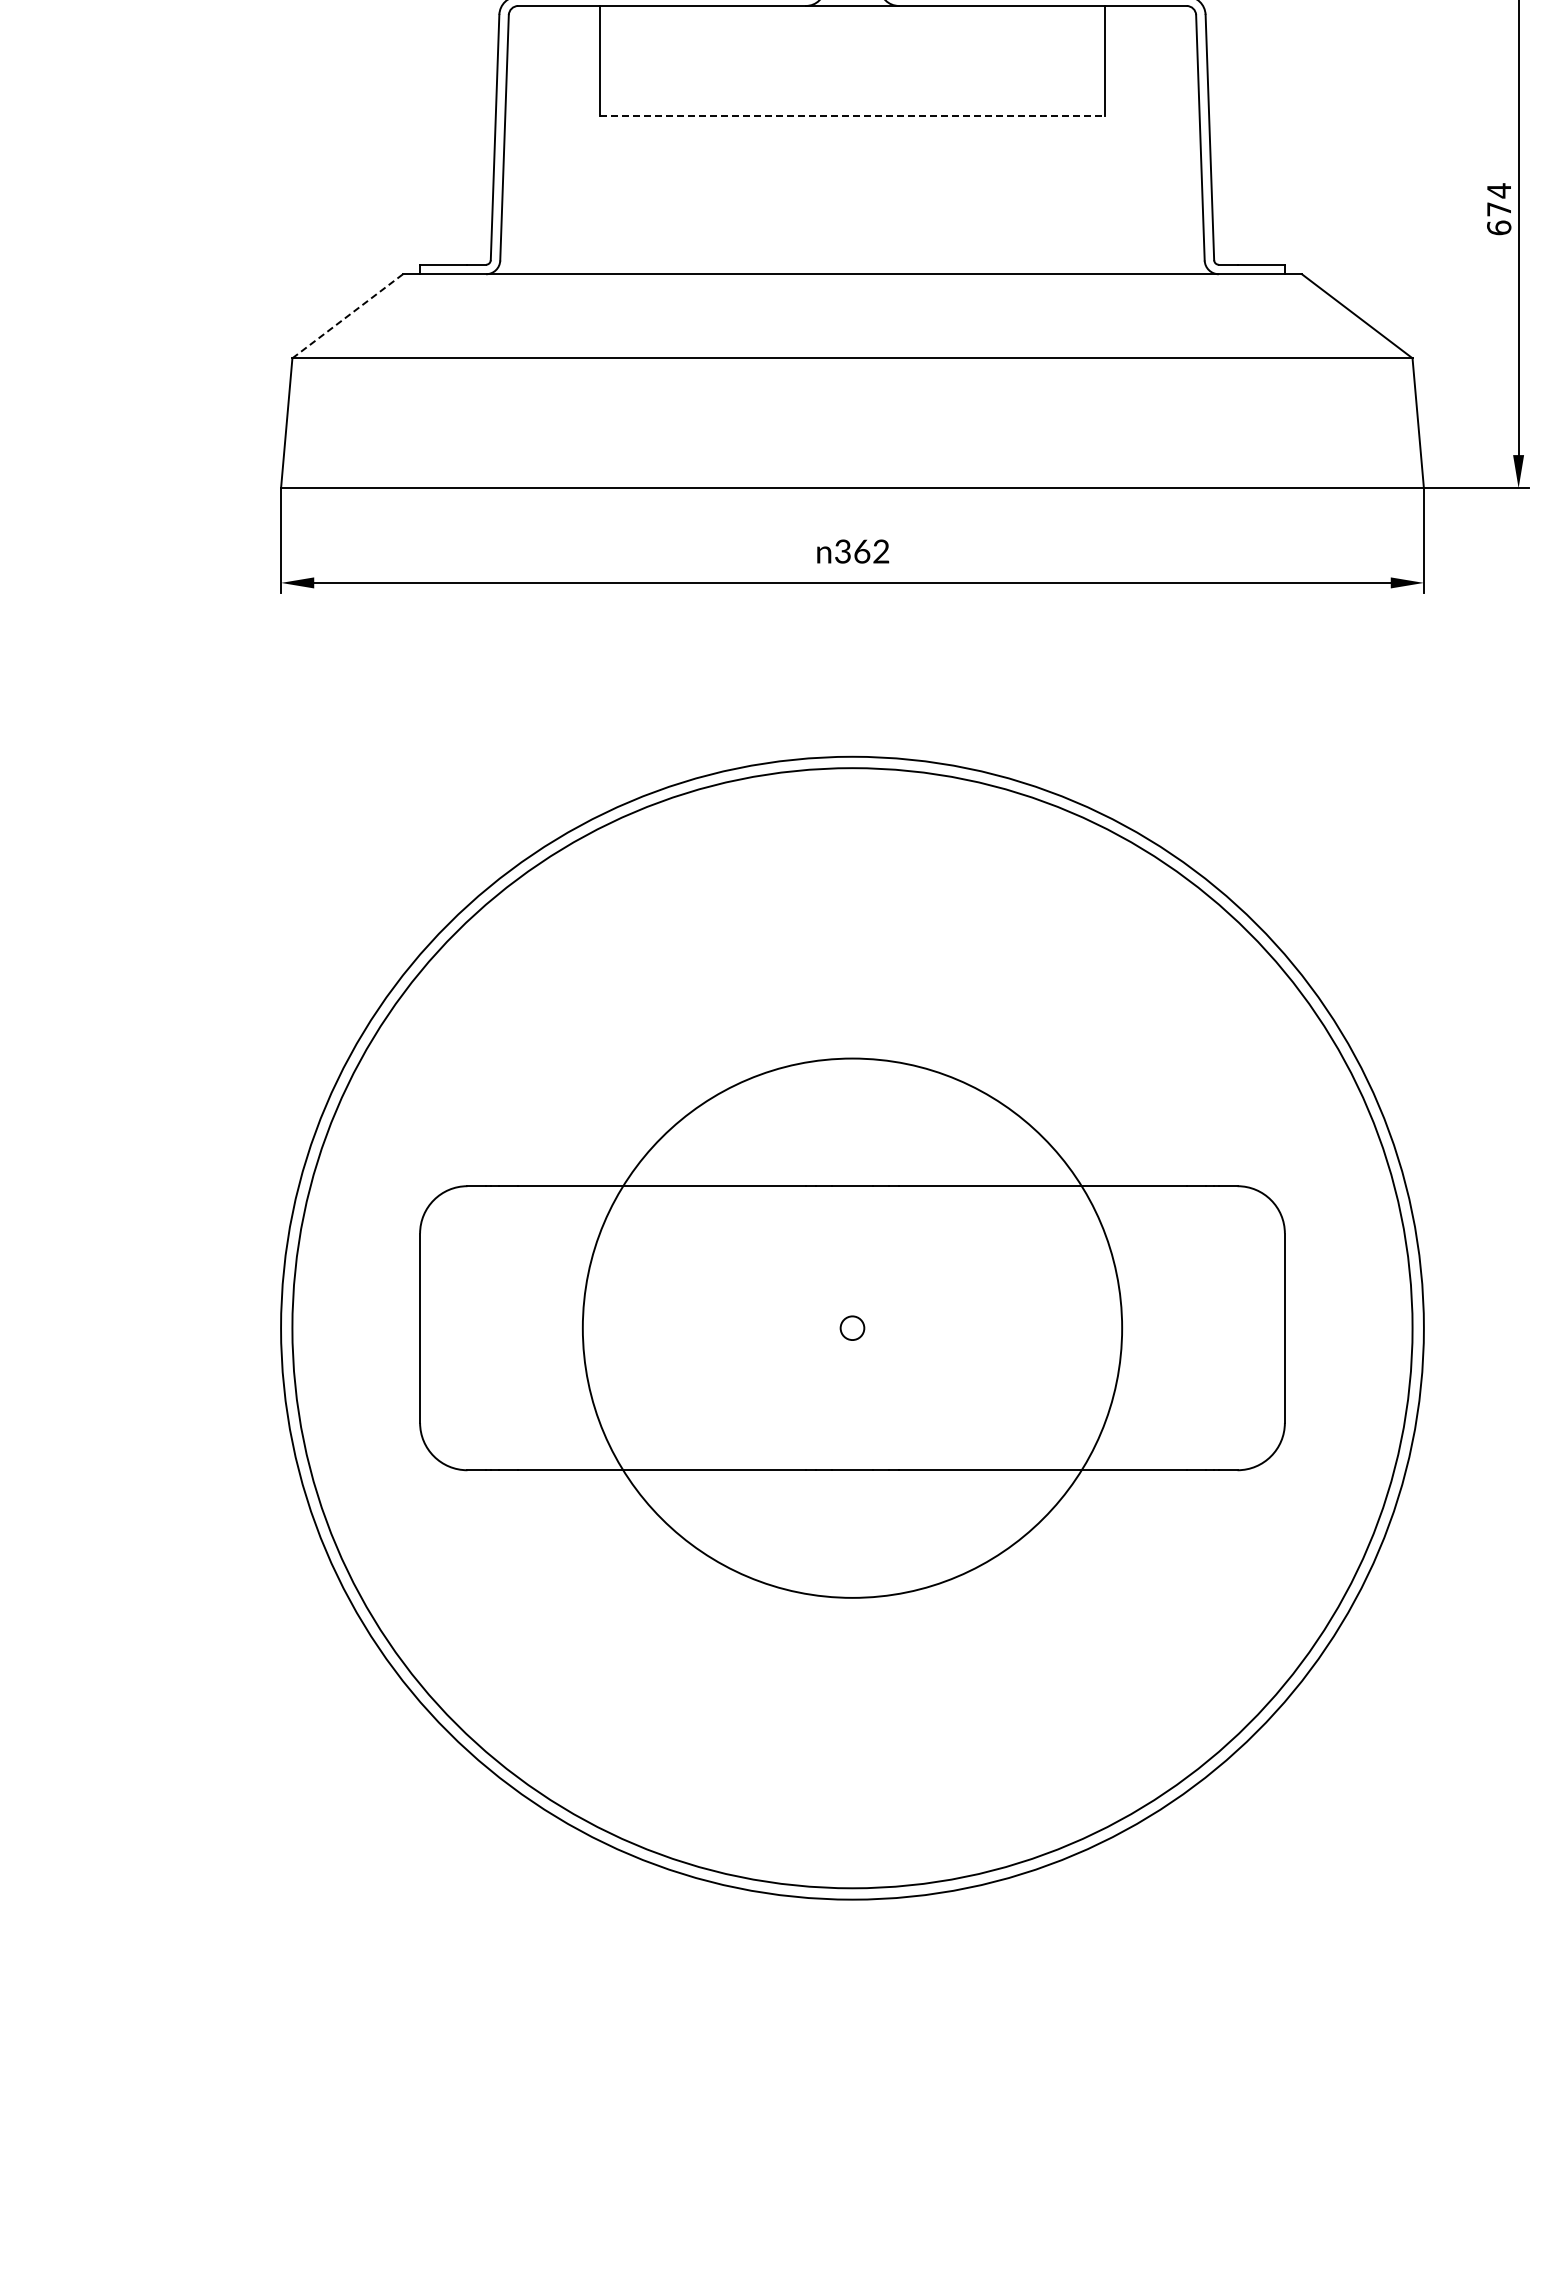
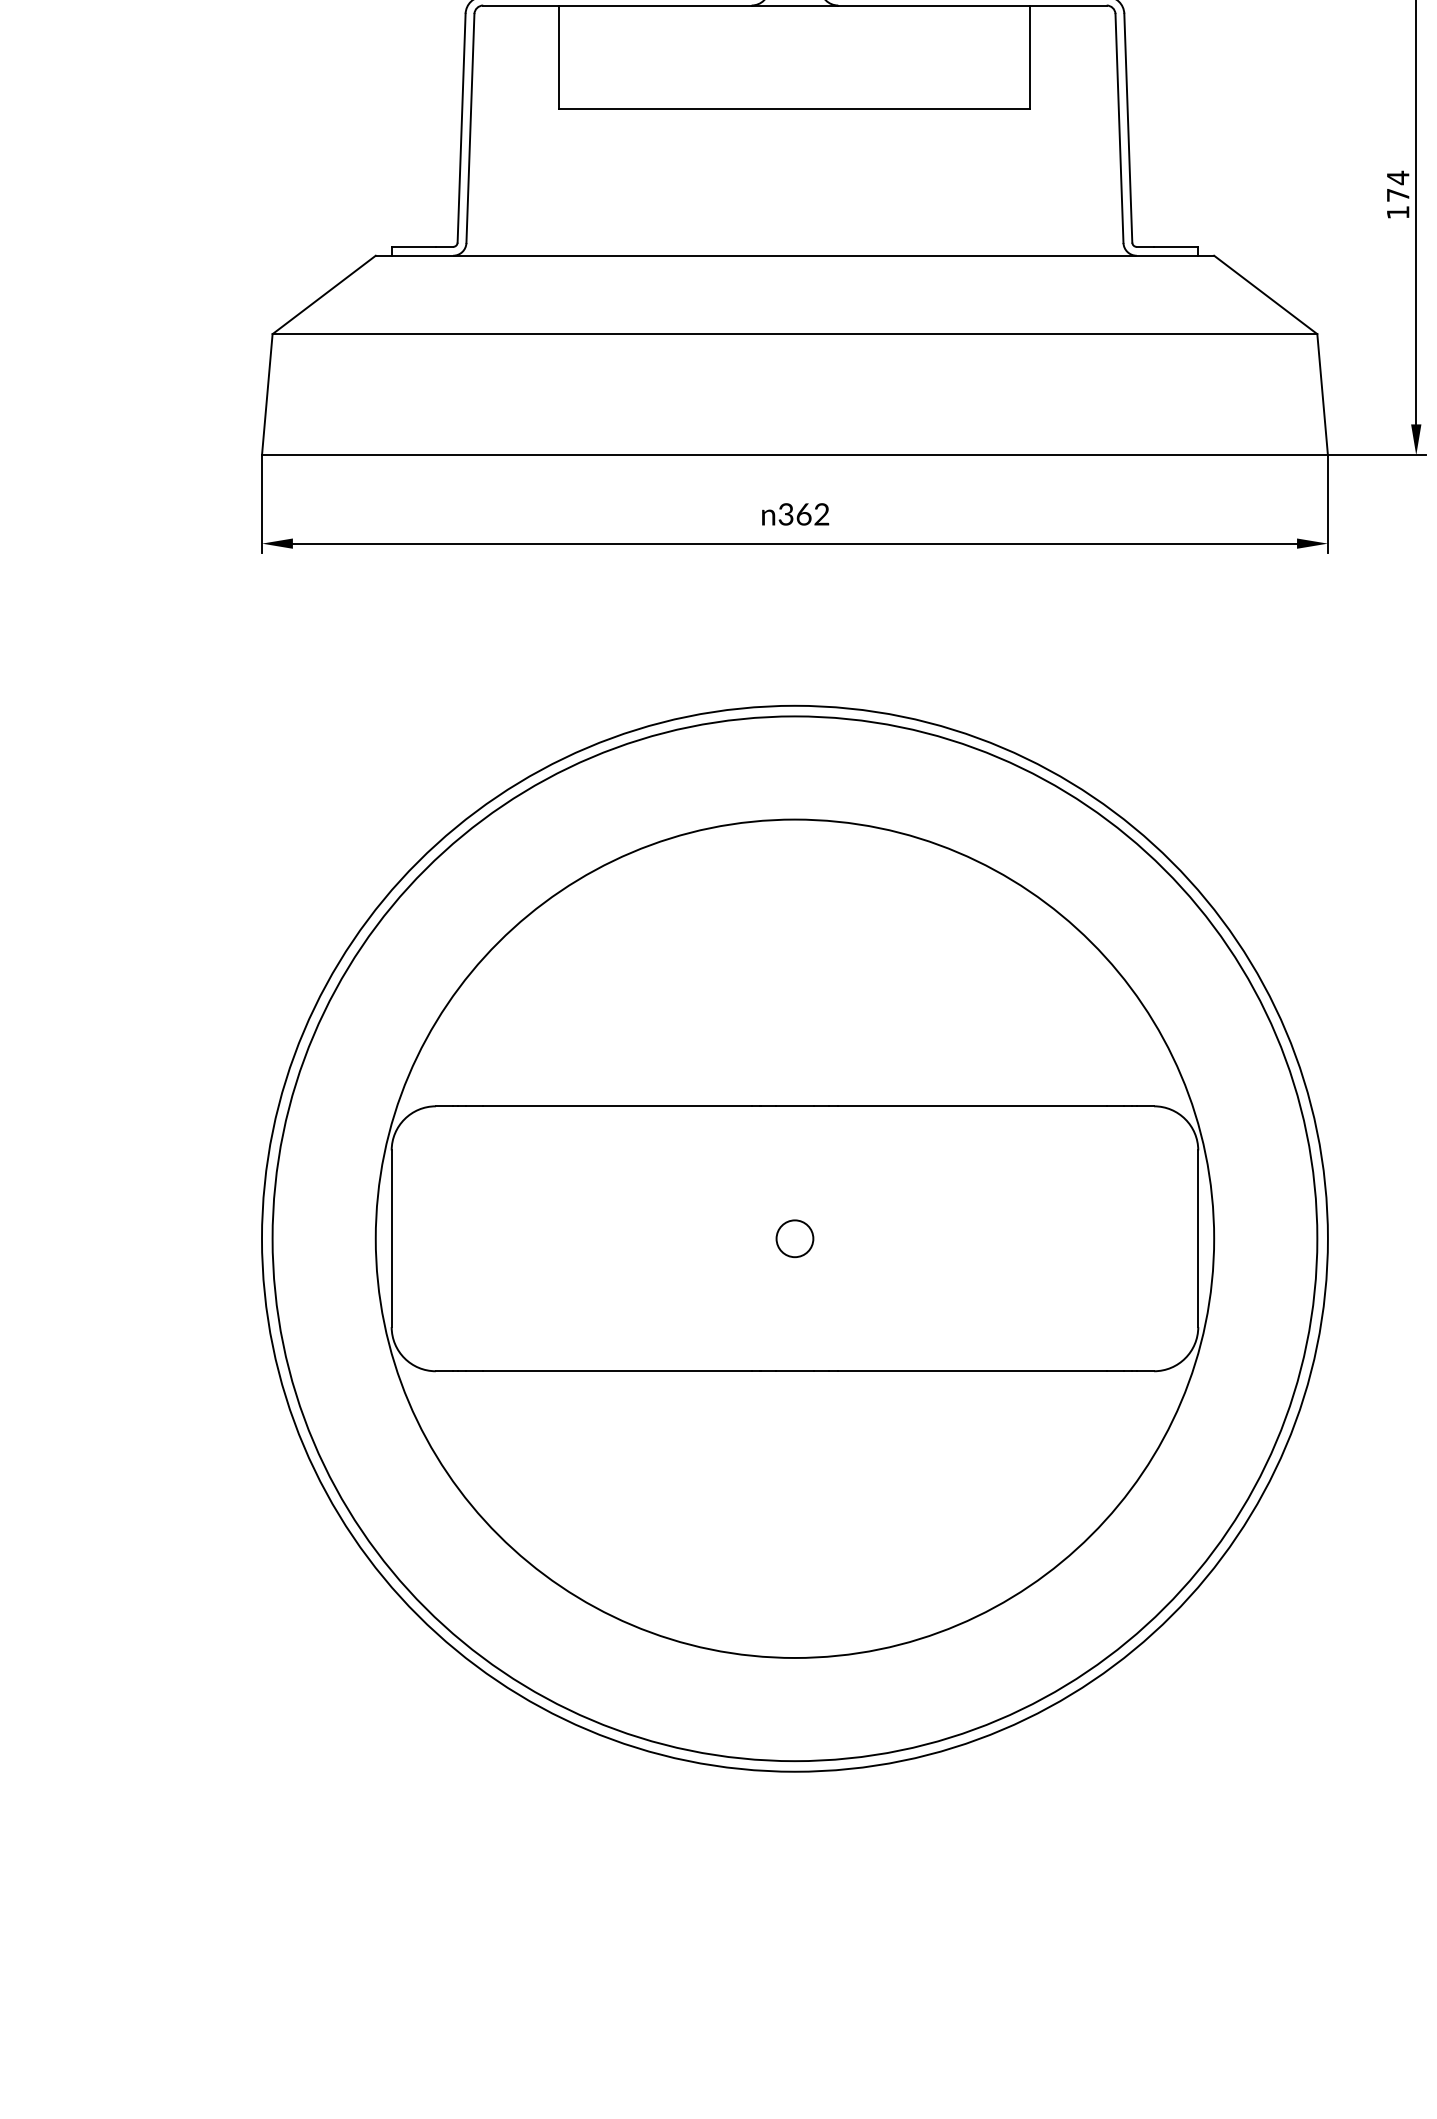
line: (852, 116) -> (794, 108), dashed -> solid
text: (1499, 227) -> (1398, 212), 674 -> 174
line: (347, 316) -> (323, 295), dashed -> solid
circle: (852, 1327) -> (794, 1238), size x1.67
circle: (852, 1327) -> (794, 1238), size x1.67

